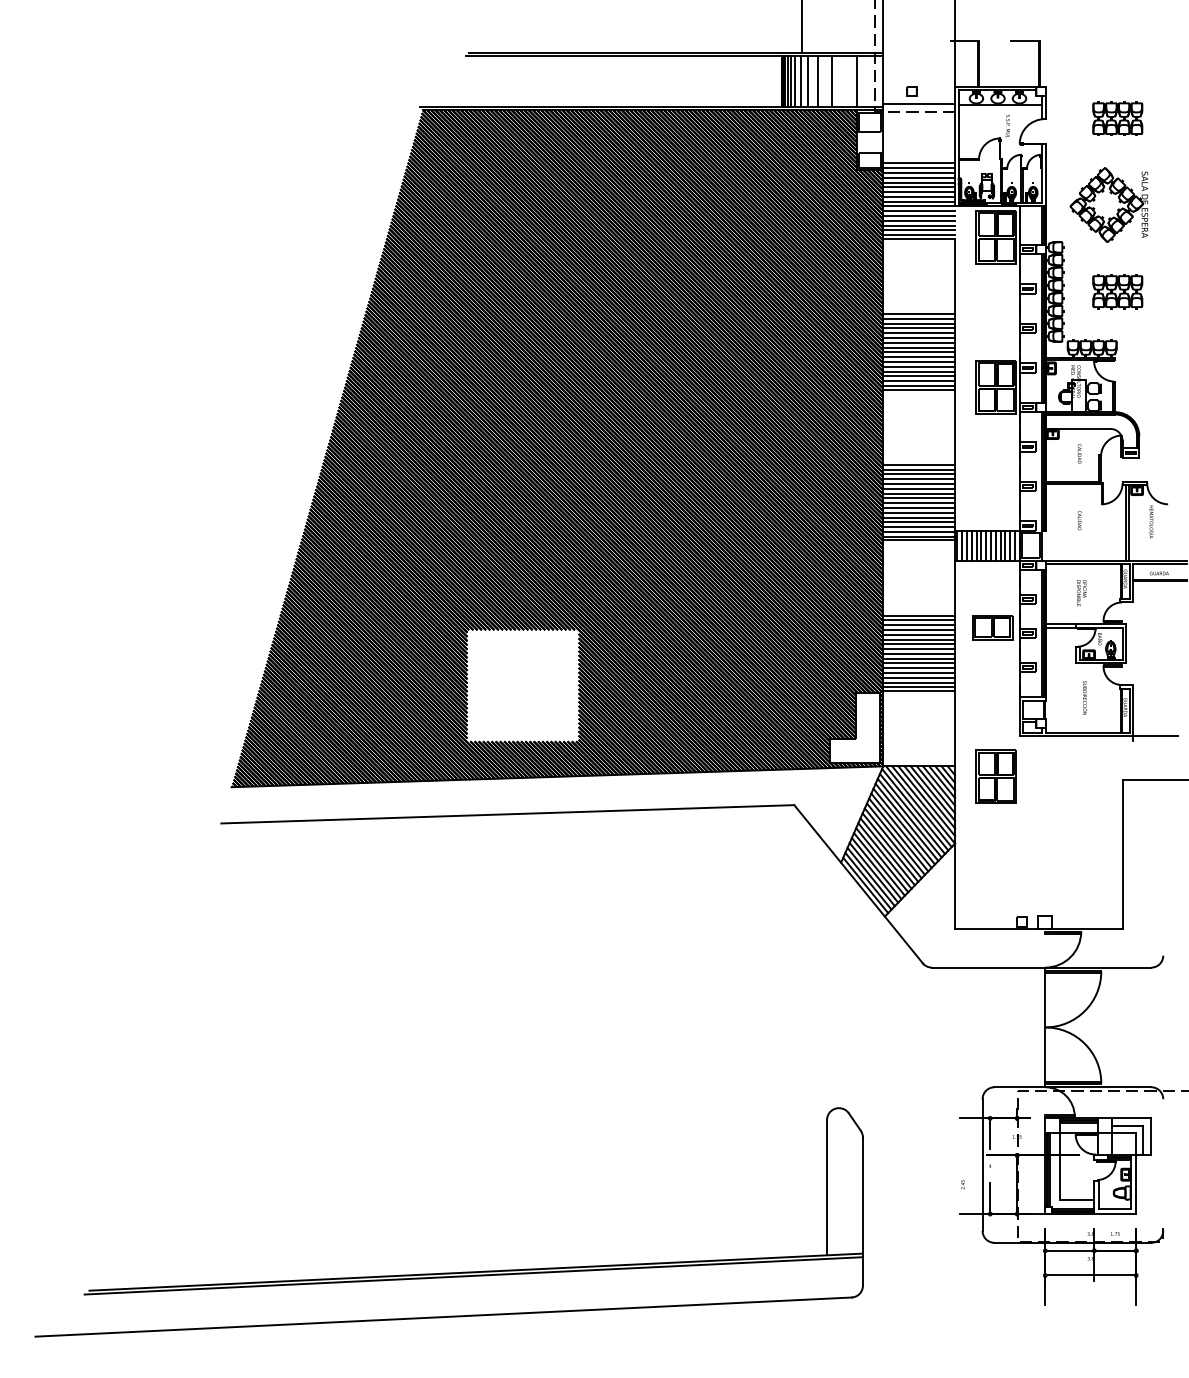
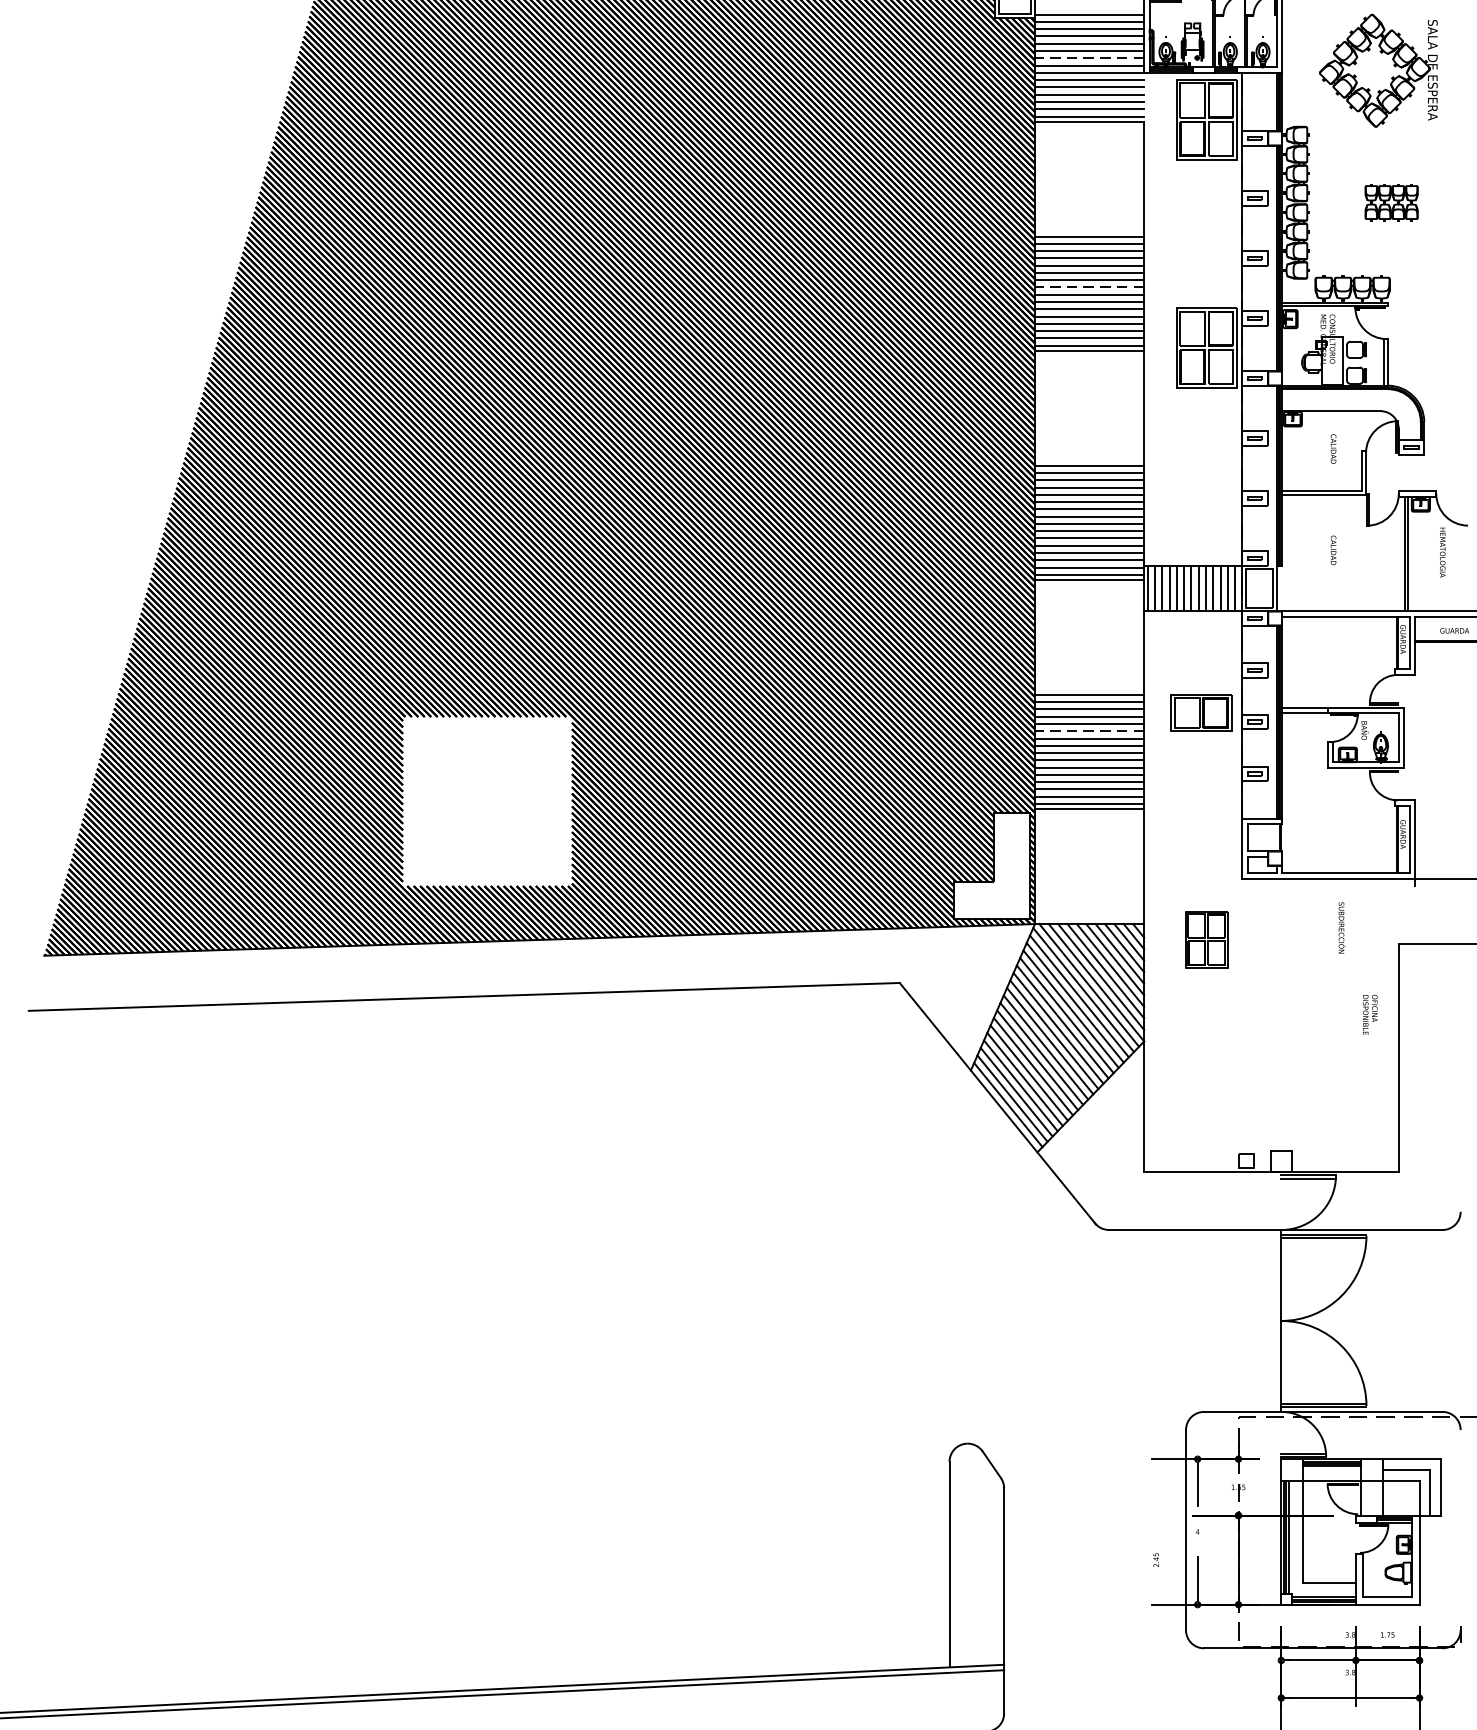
line: (919, 163) -> (1090, 7), removed
line: (919, 196) -> (1090, 57), solid -> dashed
part: (1117, 291) -> (1391, 202), size x0.7
line: (919, 347) -> (1090, 287), solid -> dashed
text: (1081, 593) -> (1369, 1015), moved
line: (919, 639) -> (1090, 731), solid -> dashed
text: (1085, 697) -> (1342, 927), moved
part: (995, 776) -> (1205, 939), size x0.7

